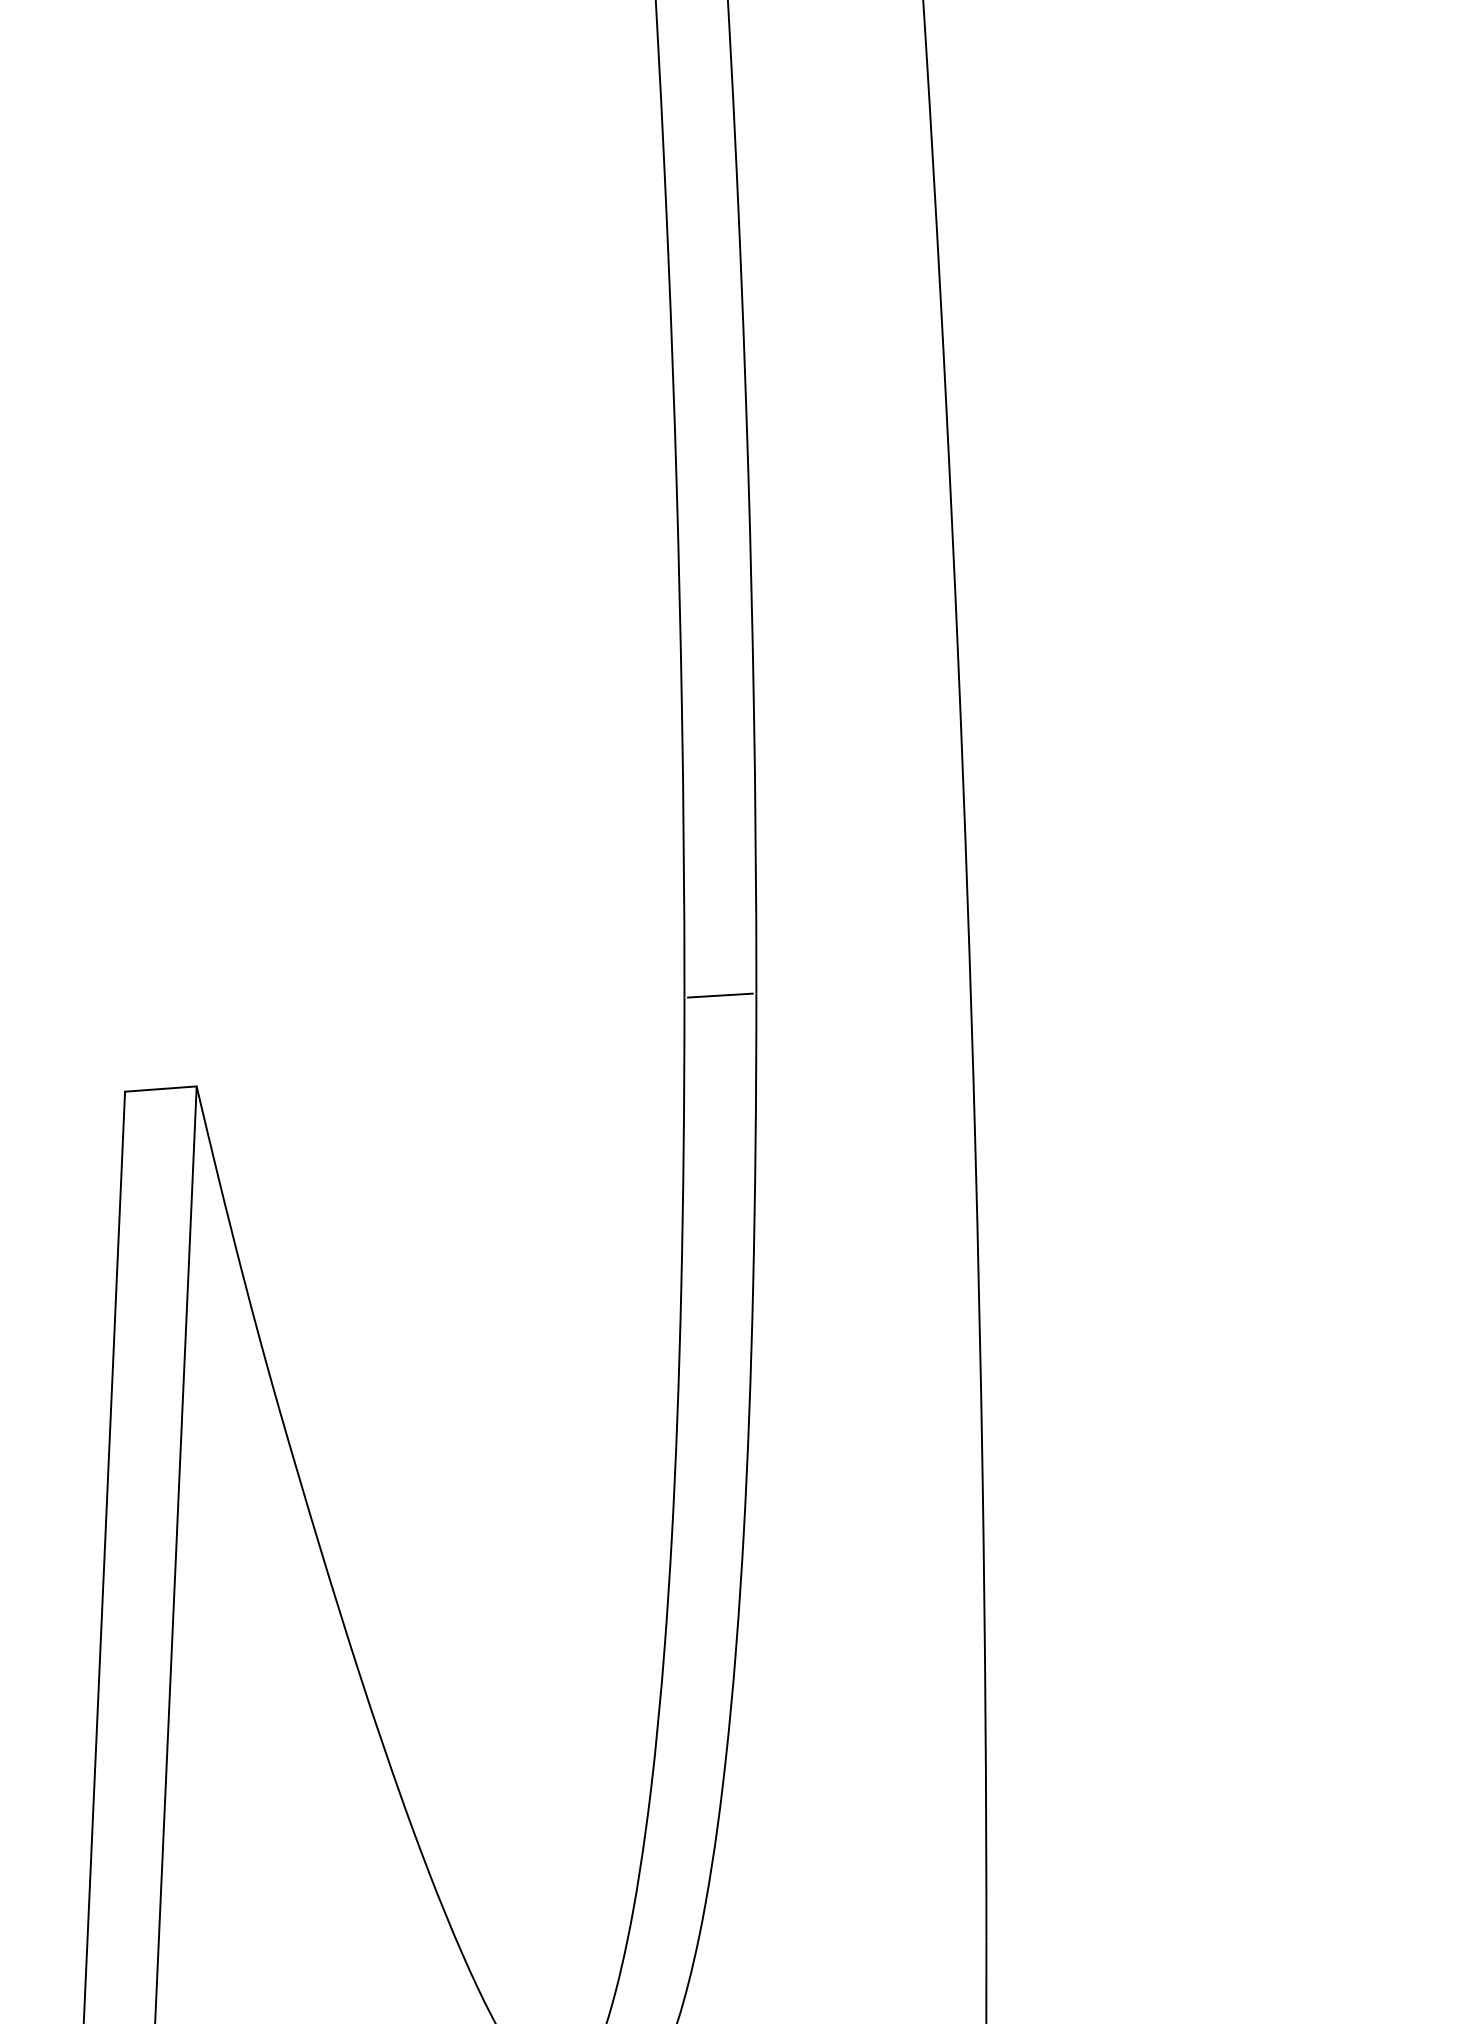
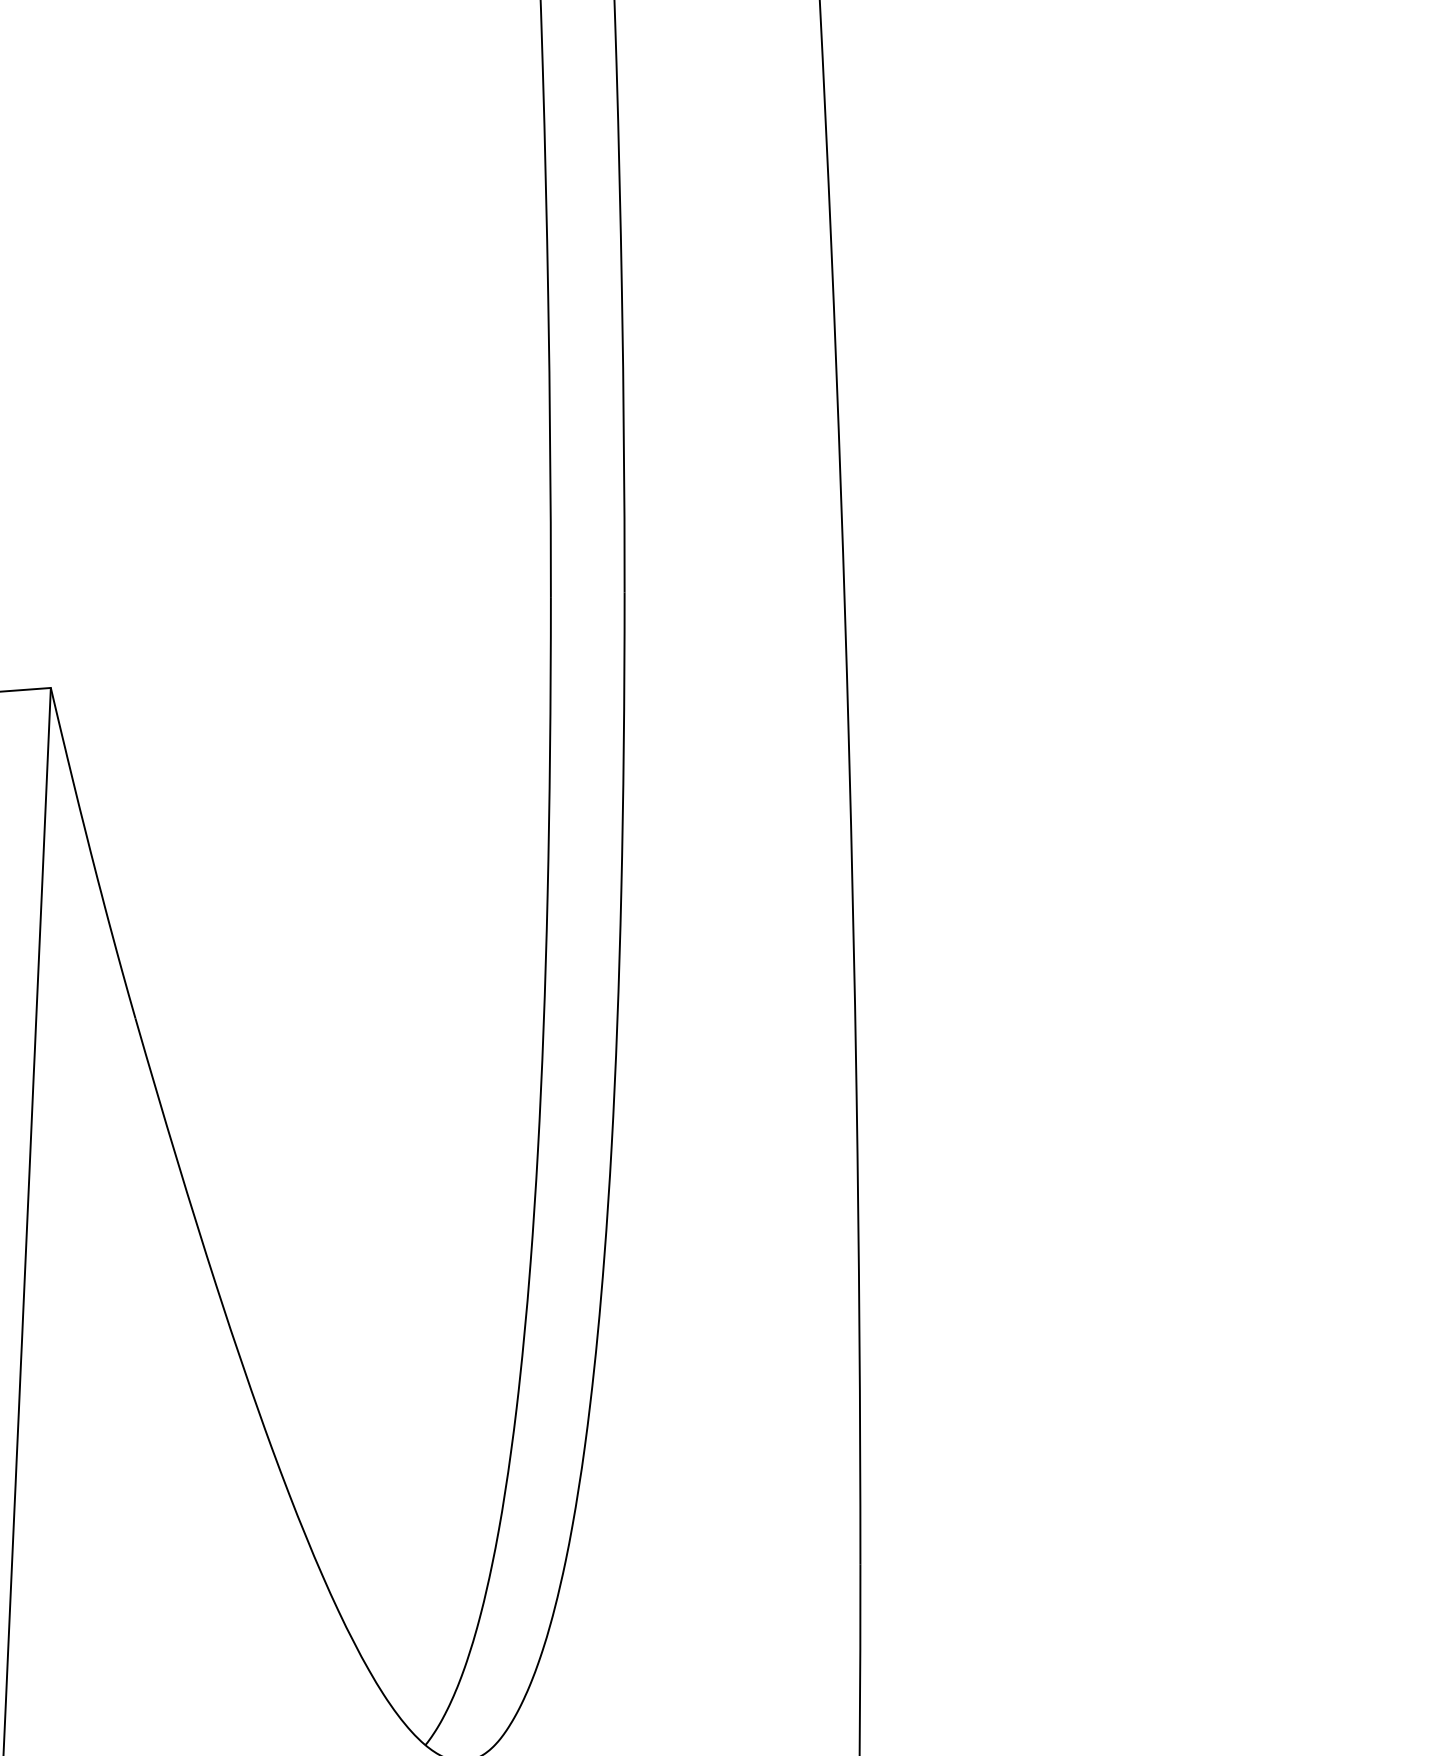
line: (720, 995) -> (587, 594), removed

